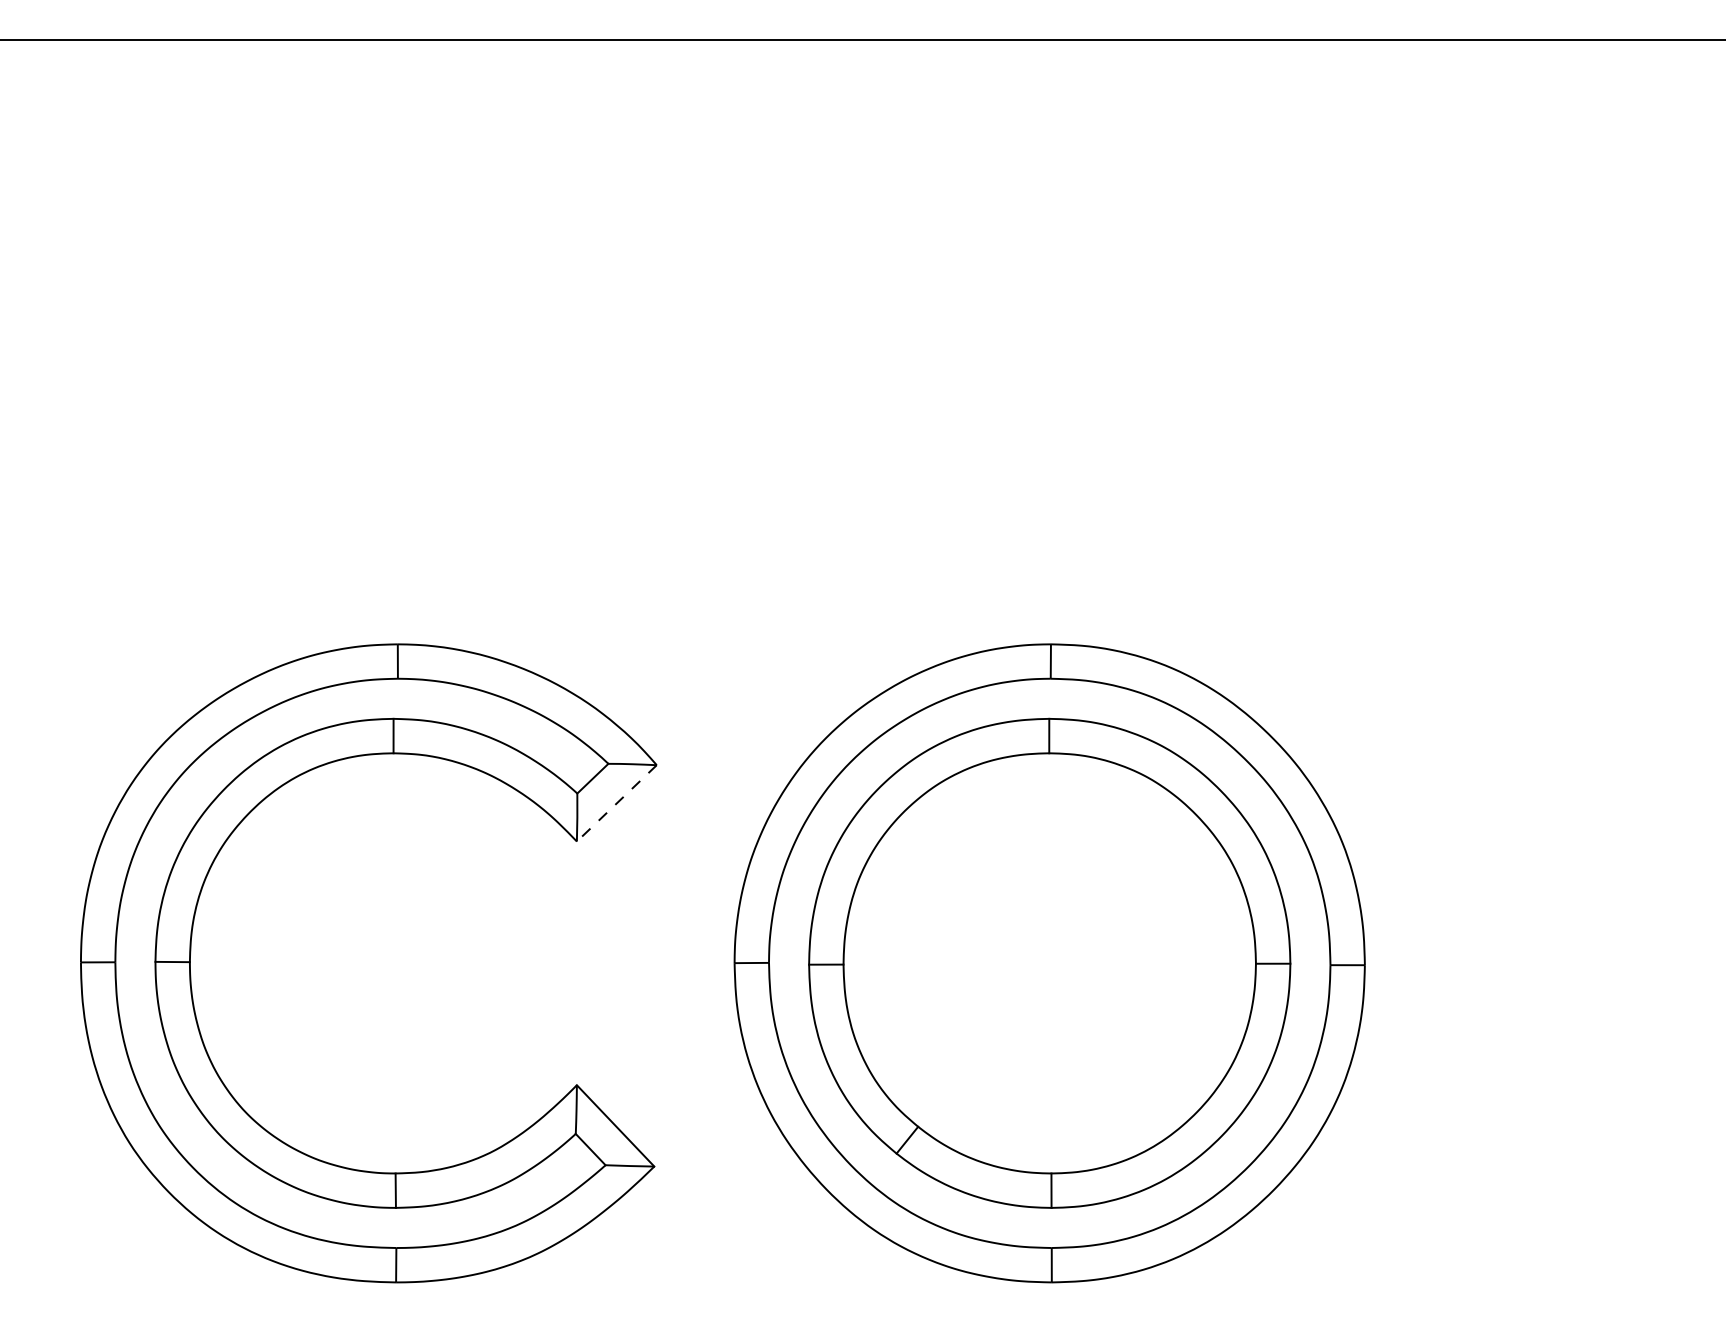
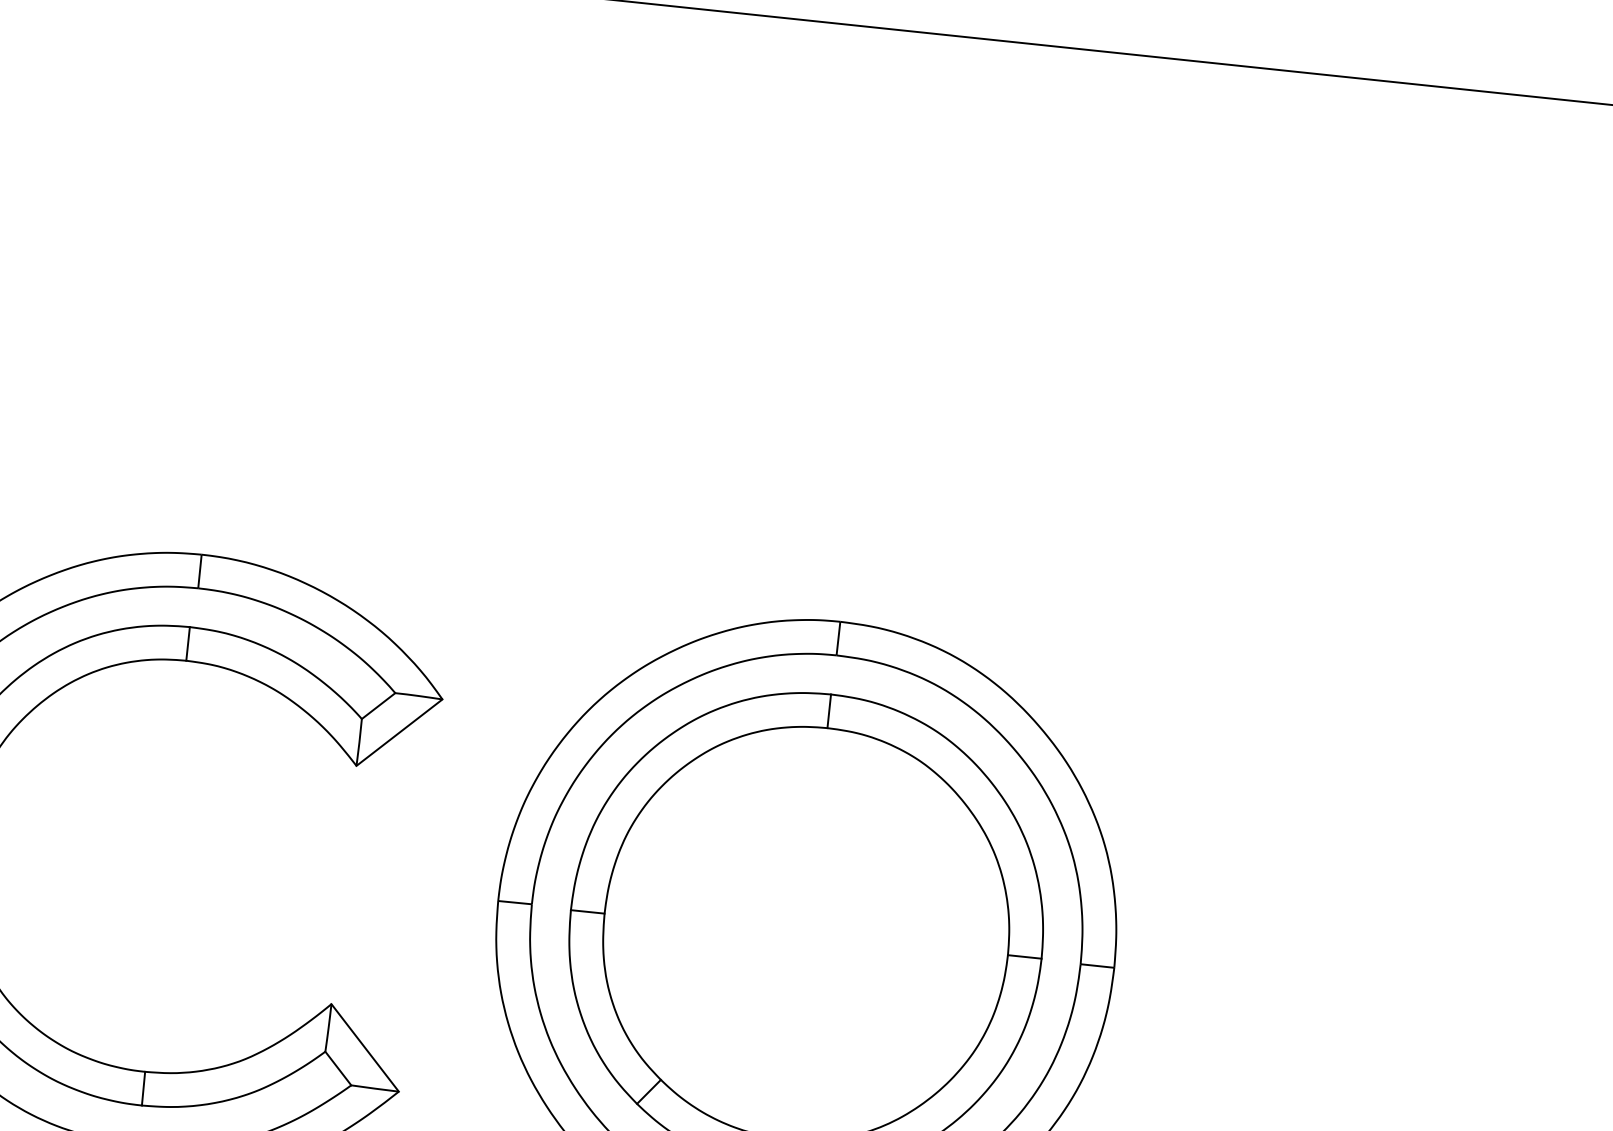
line: (616, 803) -> (399, 732), dashed -> solid

